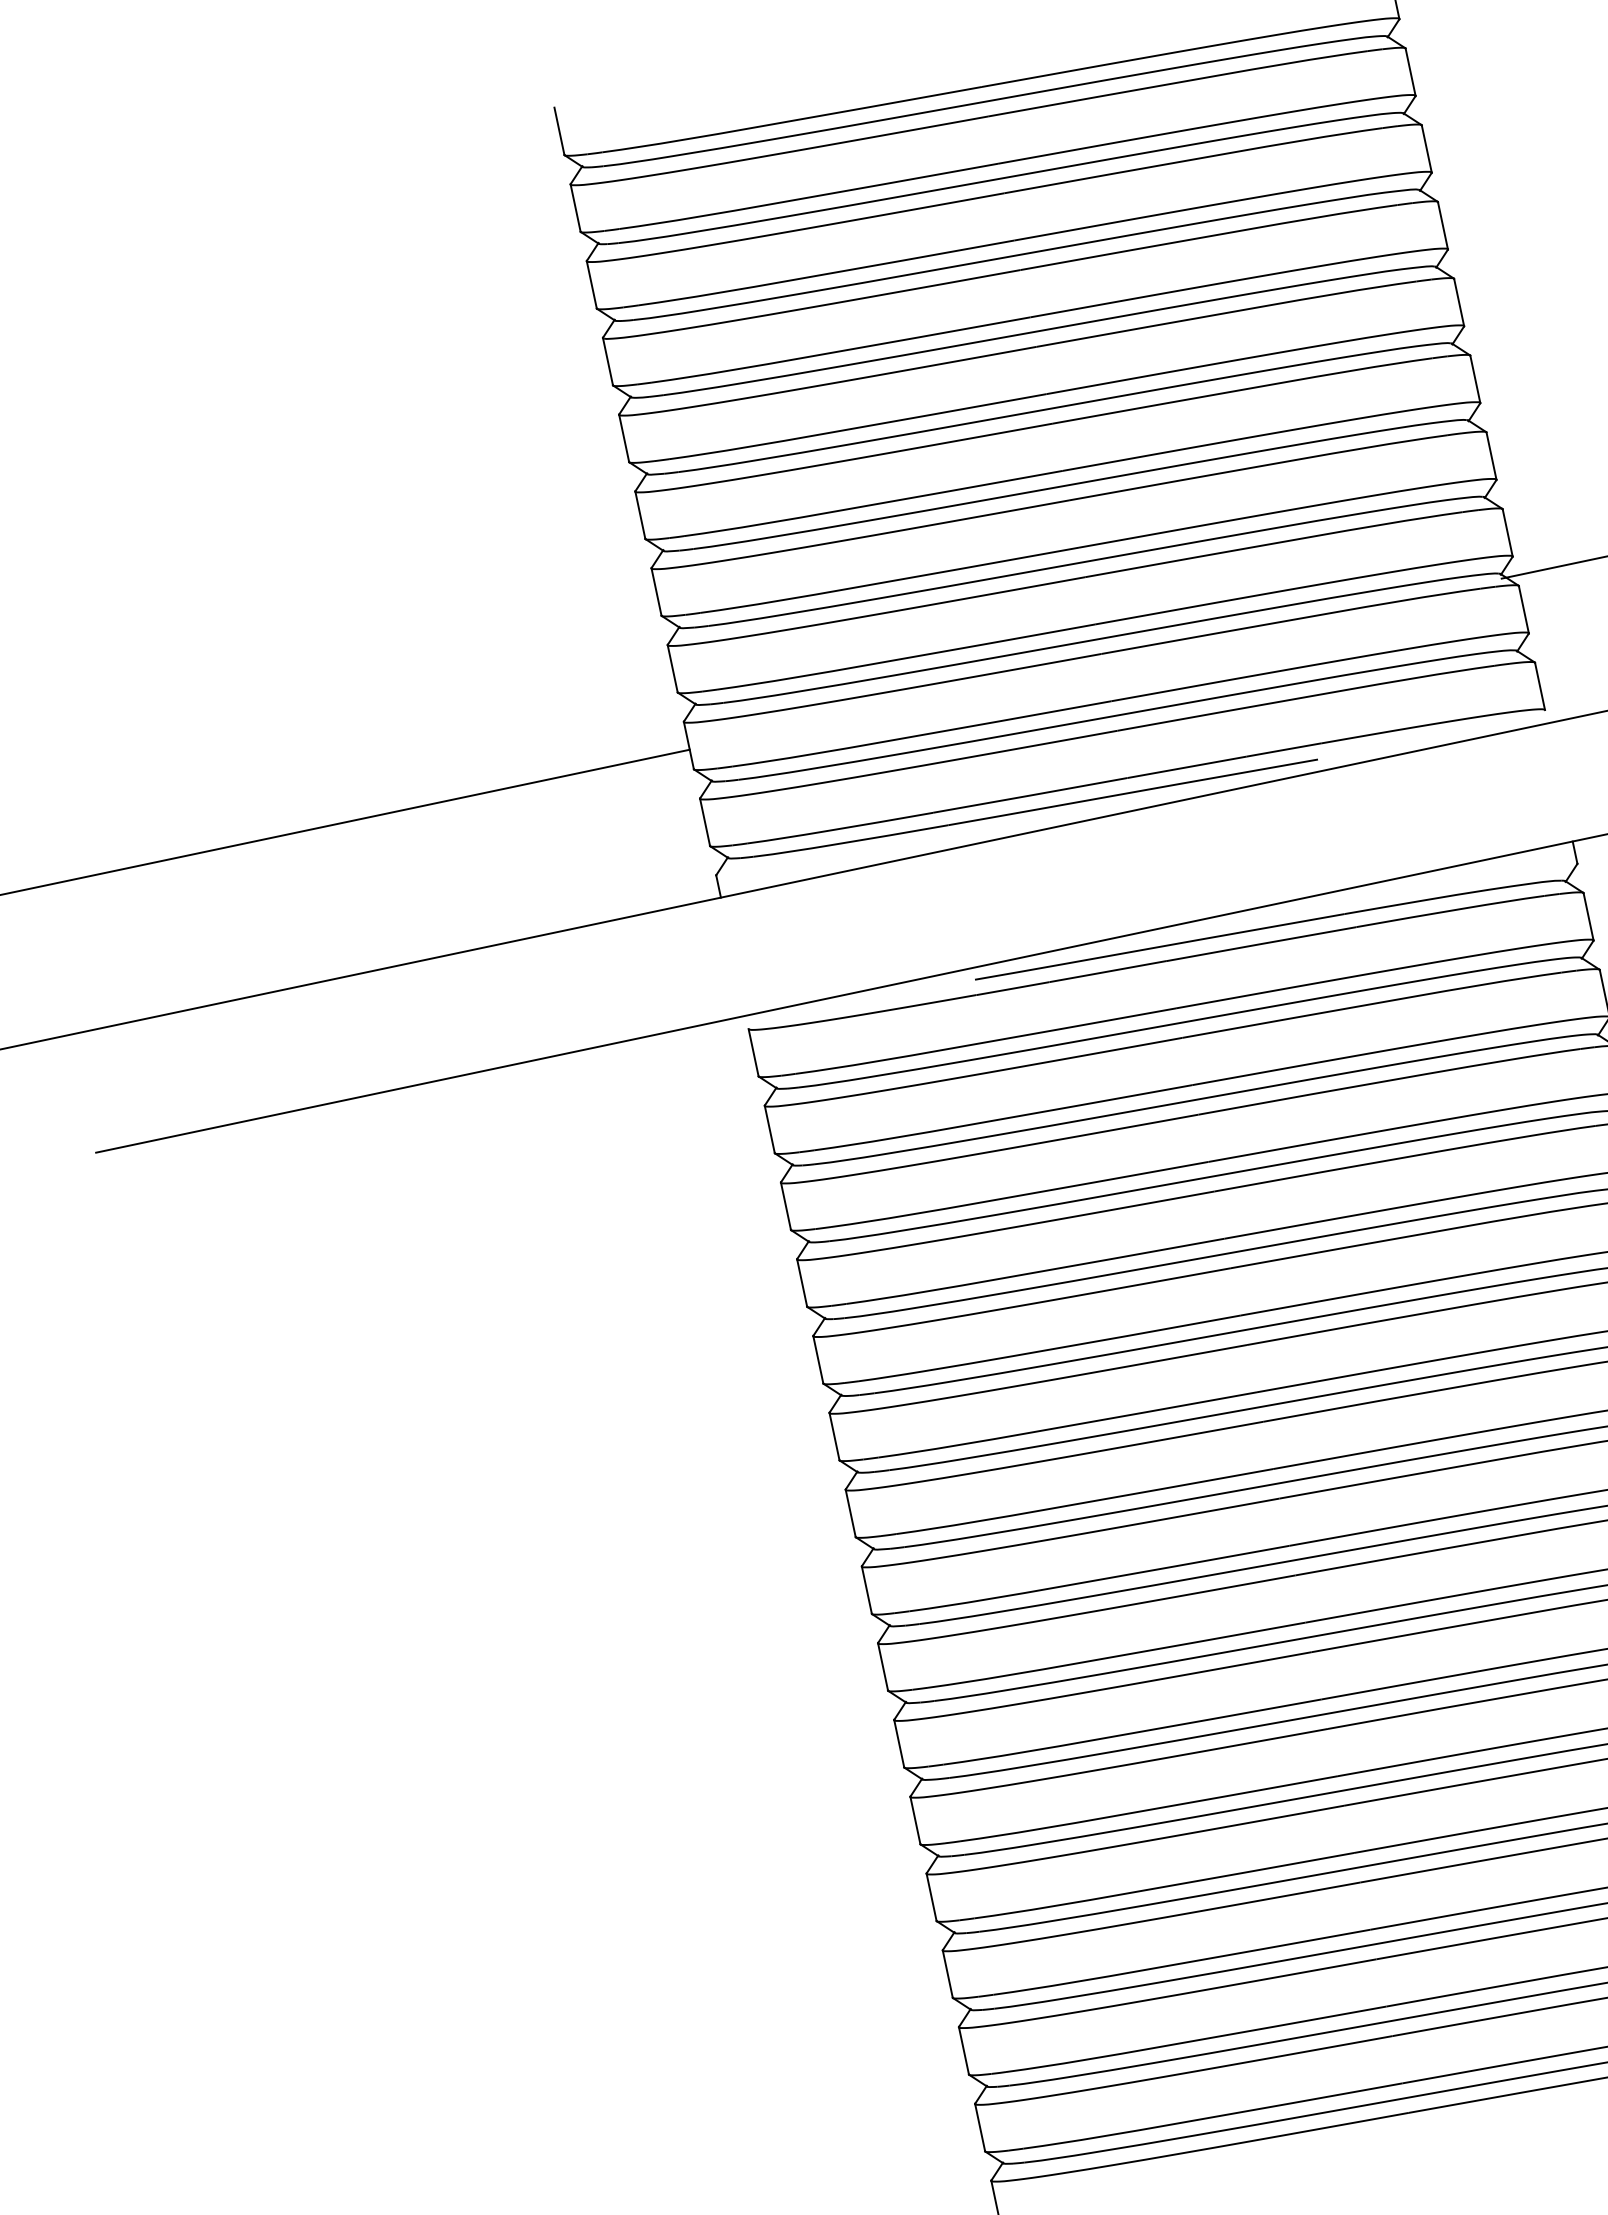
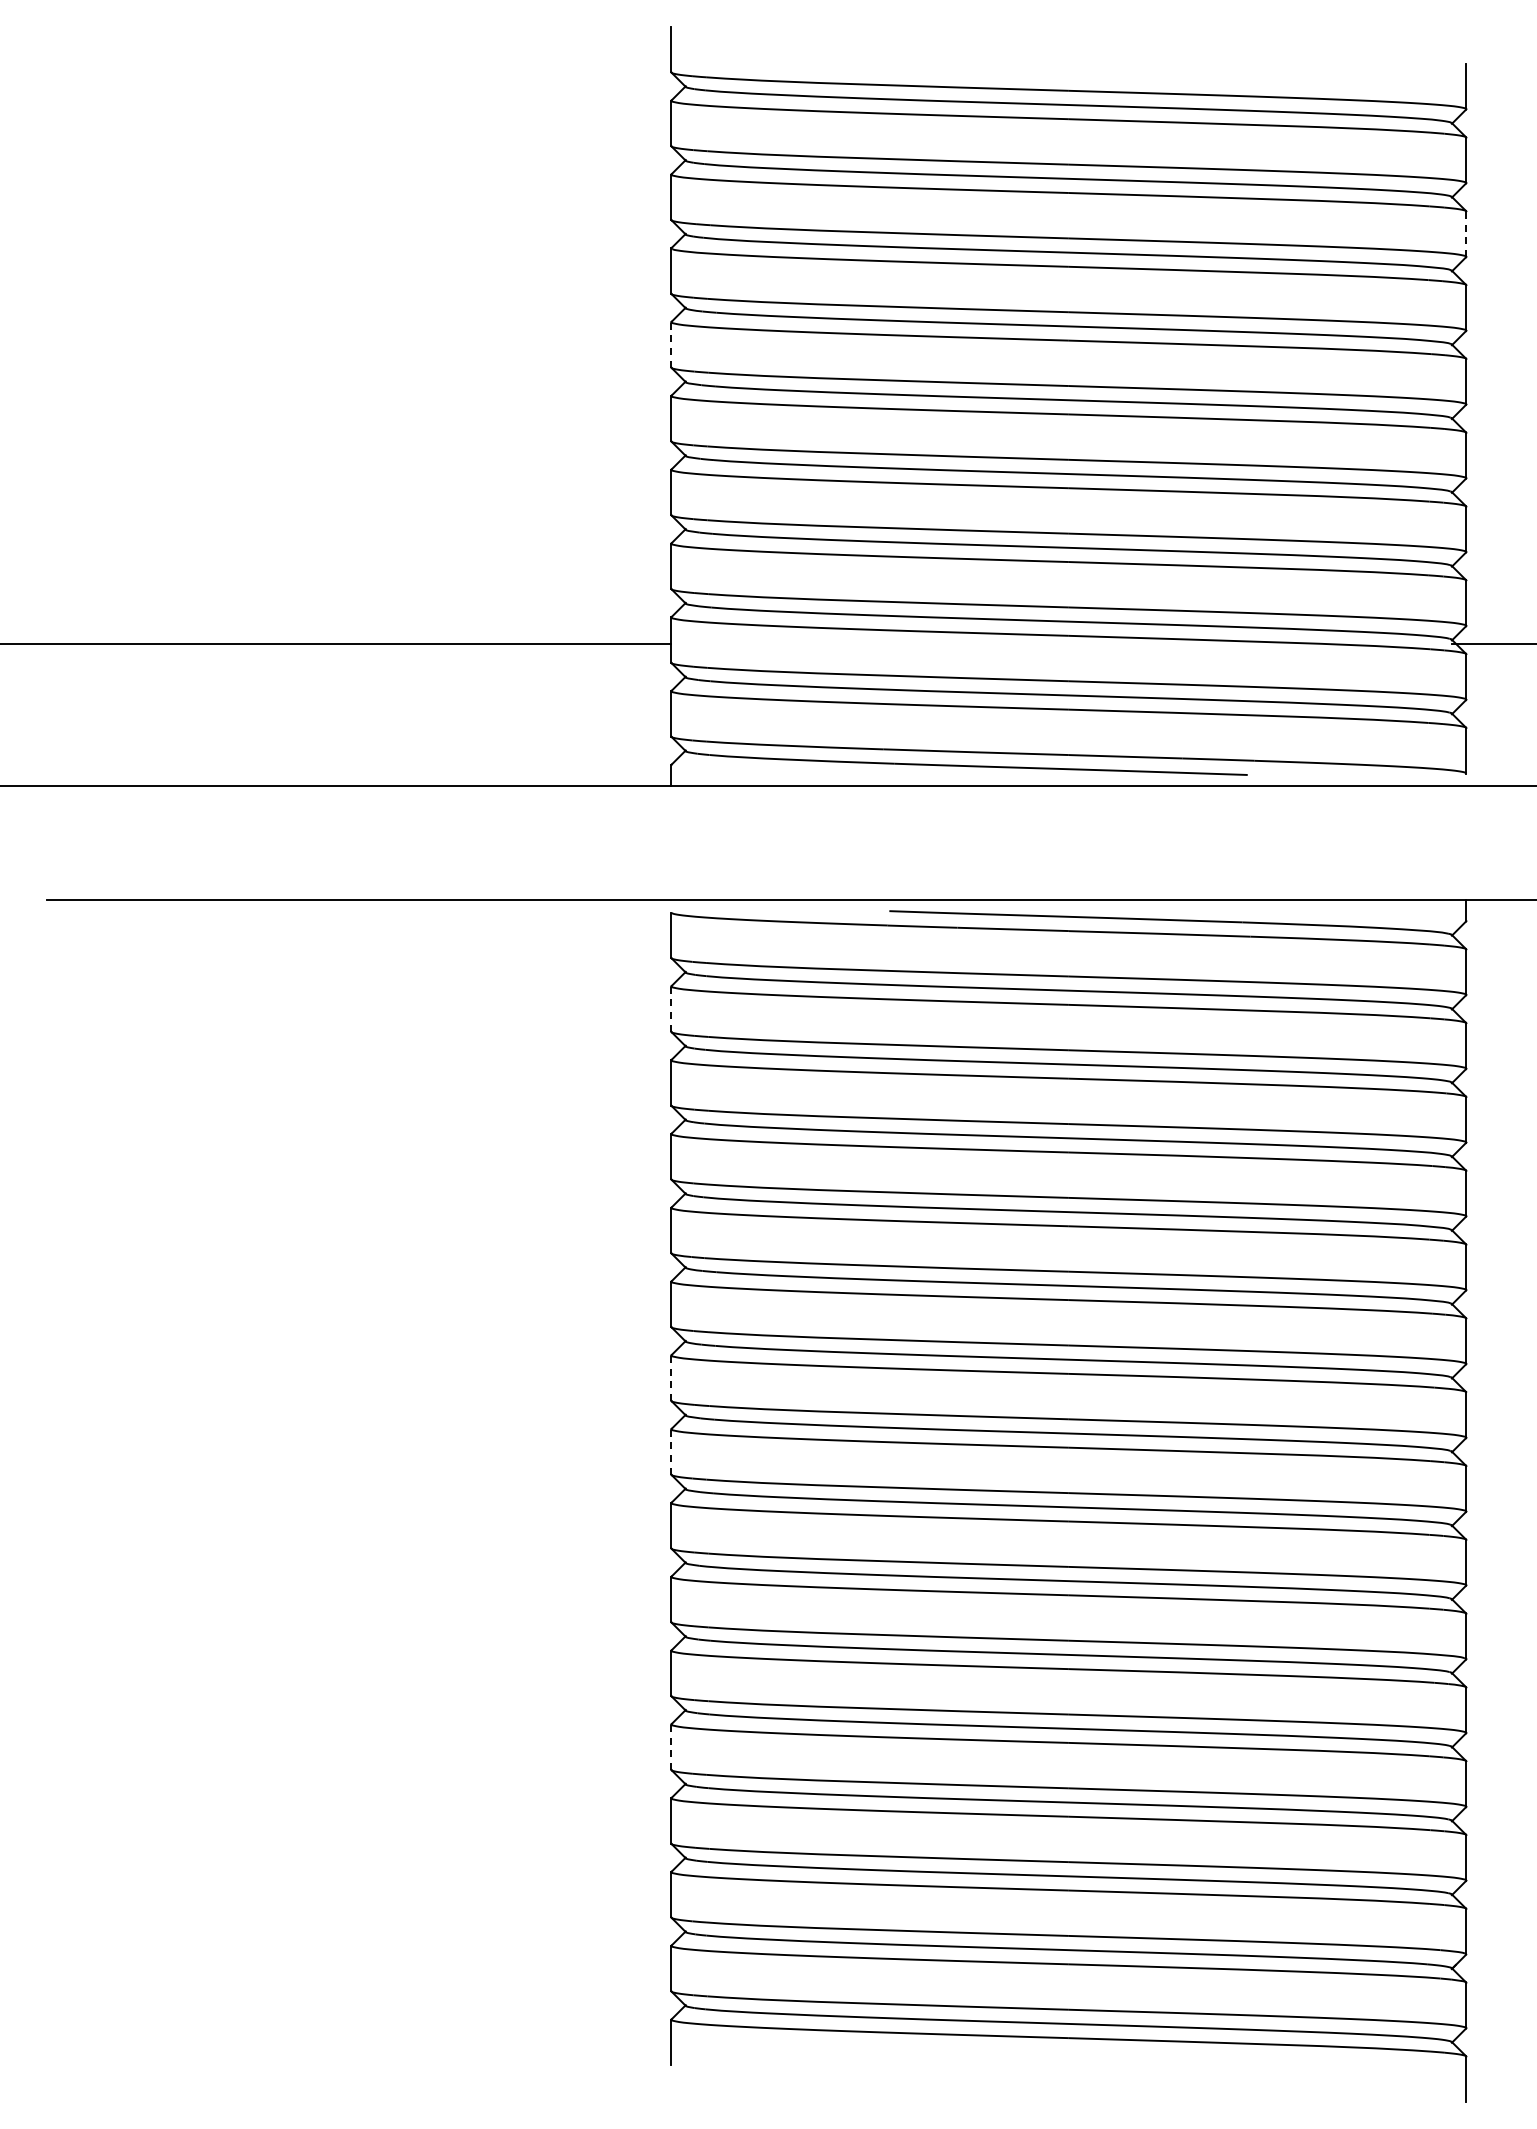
line: (1427, 149) -> (1466, 234), solid -> dashed
line: (624, 438) -> (671, 344), solid -> dashed
line: (769, 1129) -> (671, 1009), solid -> dashed
line: (850, 1513) -> (671, 1378), solid -> dashed
line: (866, 1589) -> (671, 1451), solid -> dashed
line: (931, 1897) -> (671, 1747), solid -> dashed

